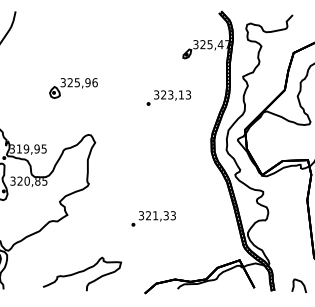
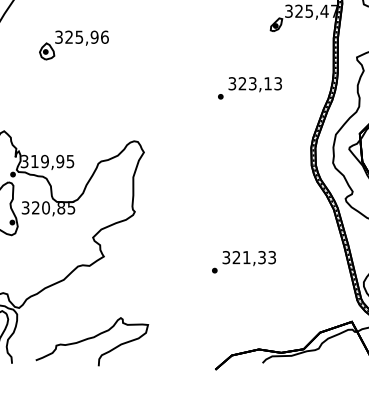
part: (73, 88) -> (73, 45), moved
text: (153, 218) -> (243, 261), moved
curve: (82, 272) -> (92, 339), moved

